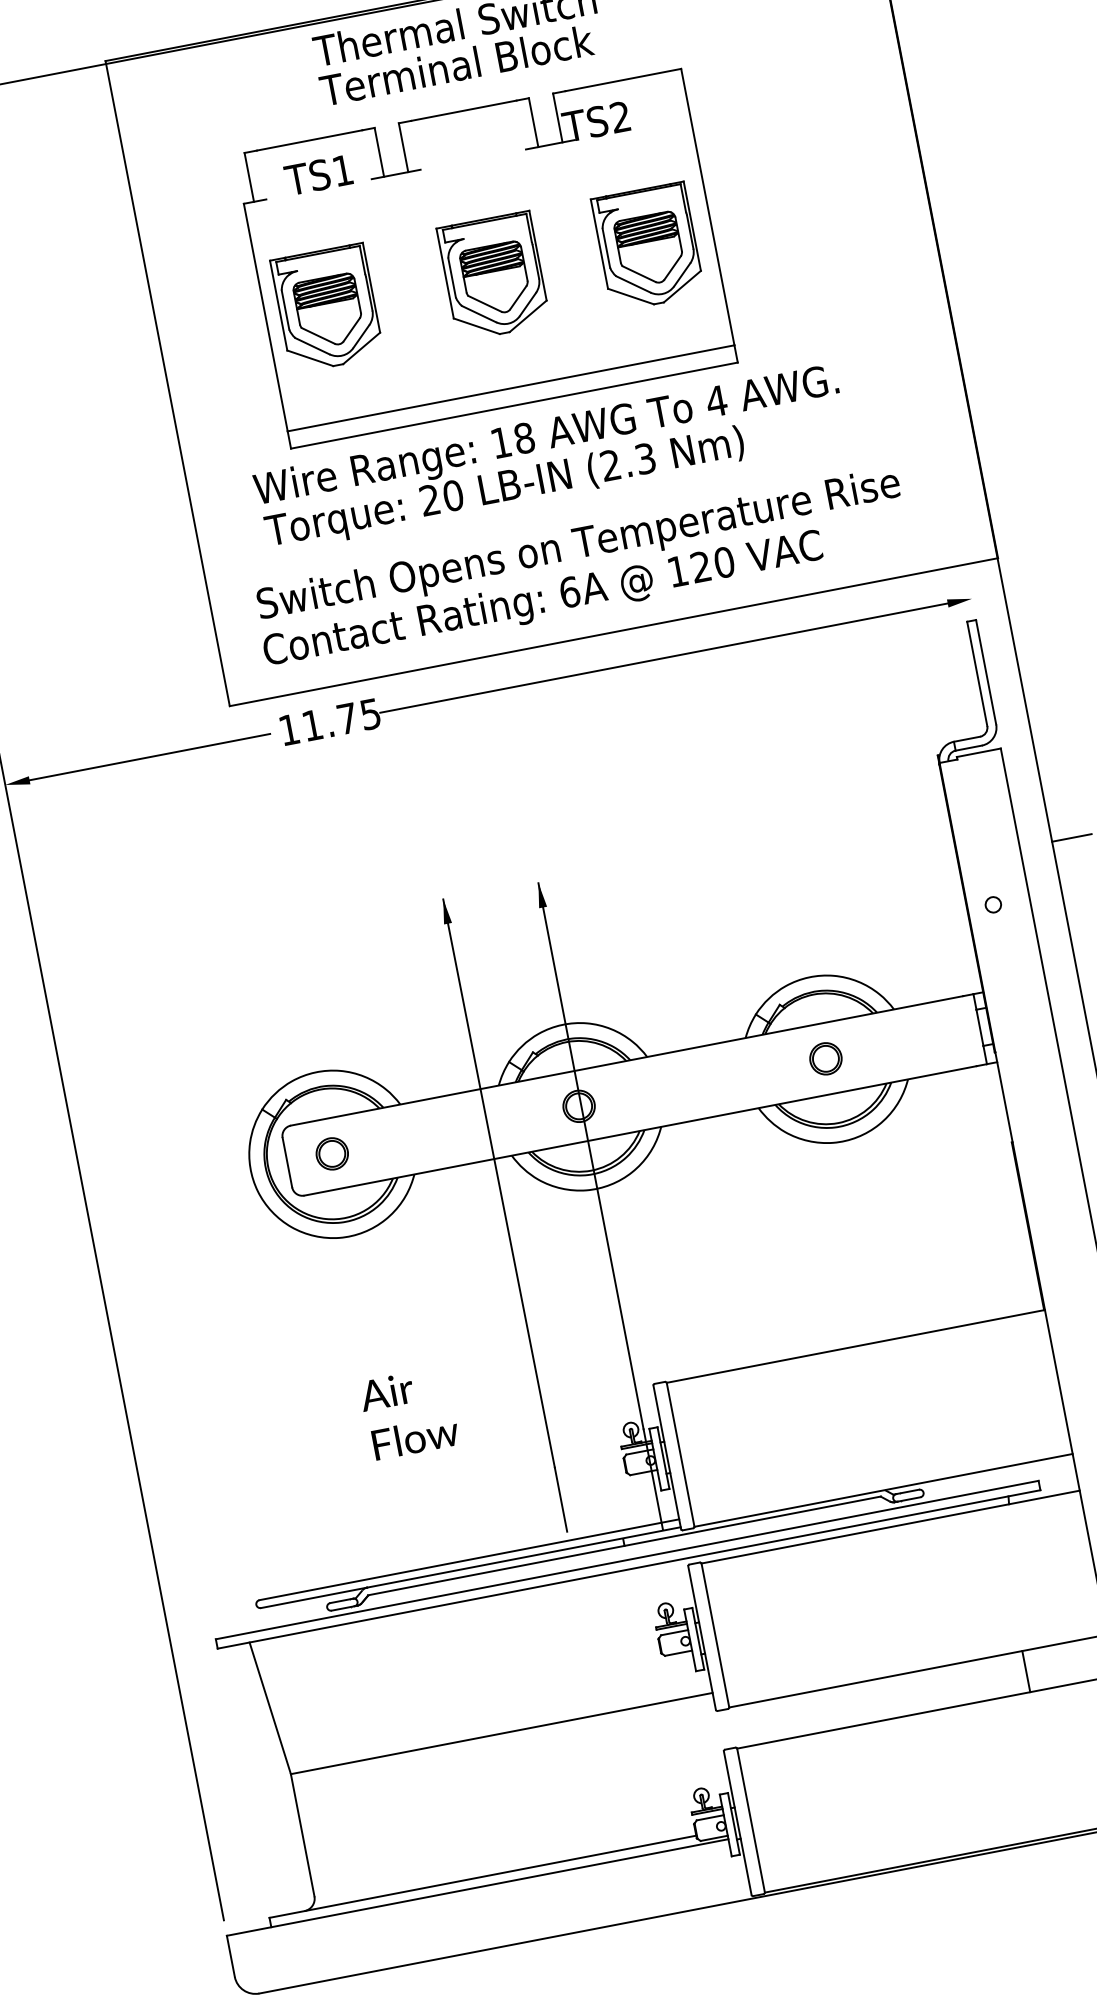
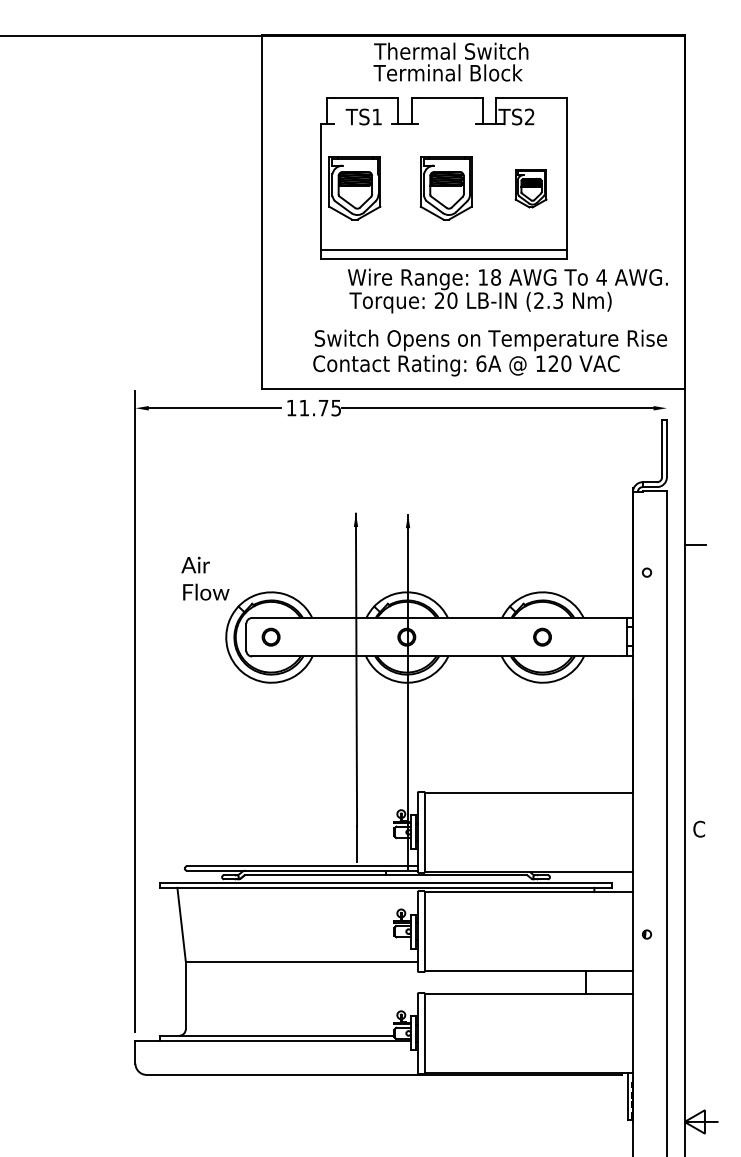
part: (646, 246) -> (530, 188), size x0.6
text: (549, 457) -> (507, 290), moved
text: (582, 568) -> (490, 352), moved
text: (409, 1413) -> (205, 578), moved

